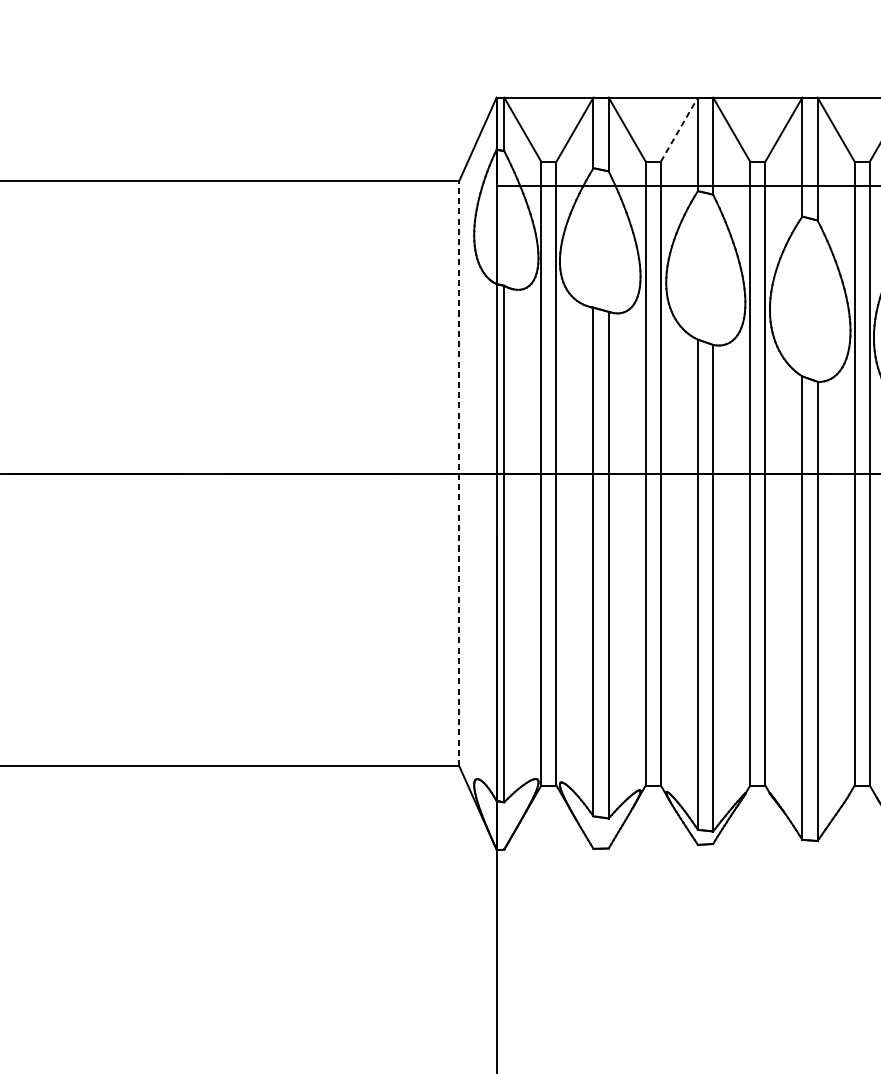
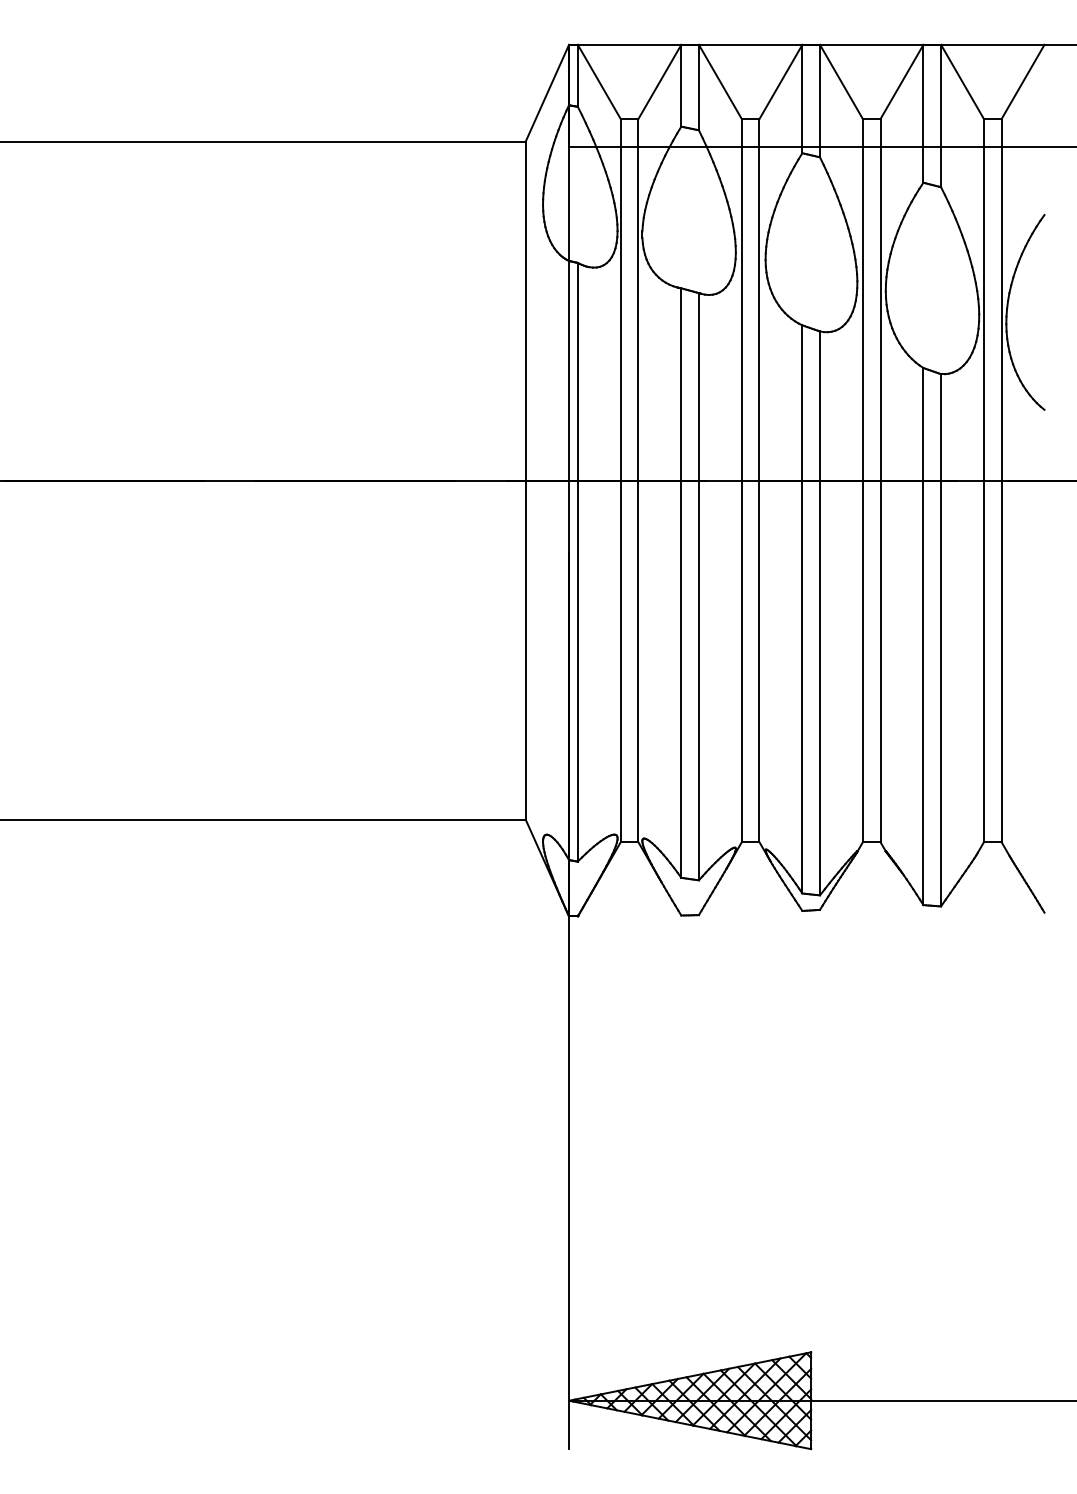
line: (679, 129) -> (780, 81), dashed -> solid
line: (459, 473) -> (525, 480), dashed -> solid

